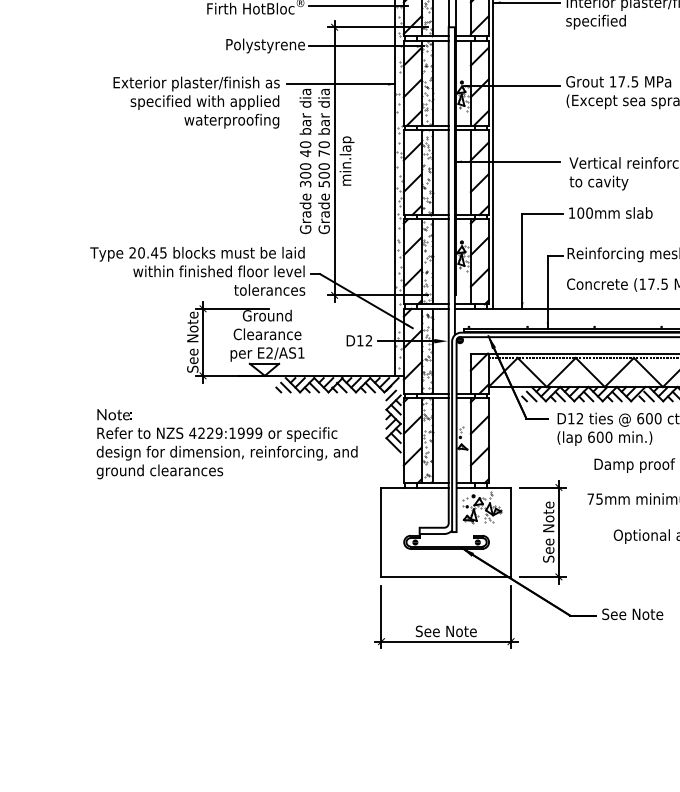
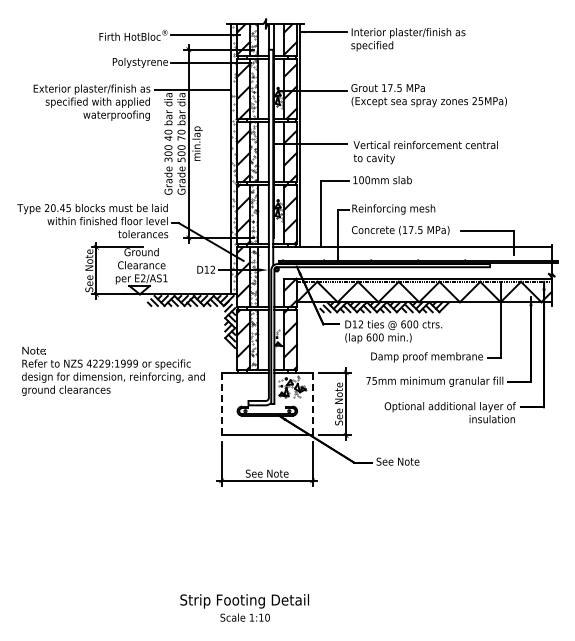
text: (227, 443) -> (113, 370), moved
line: (381, 532) -> (221, 404), solid -> dashed
line: (510, 532) -> (312, 404), solid -> dashed

